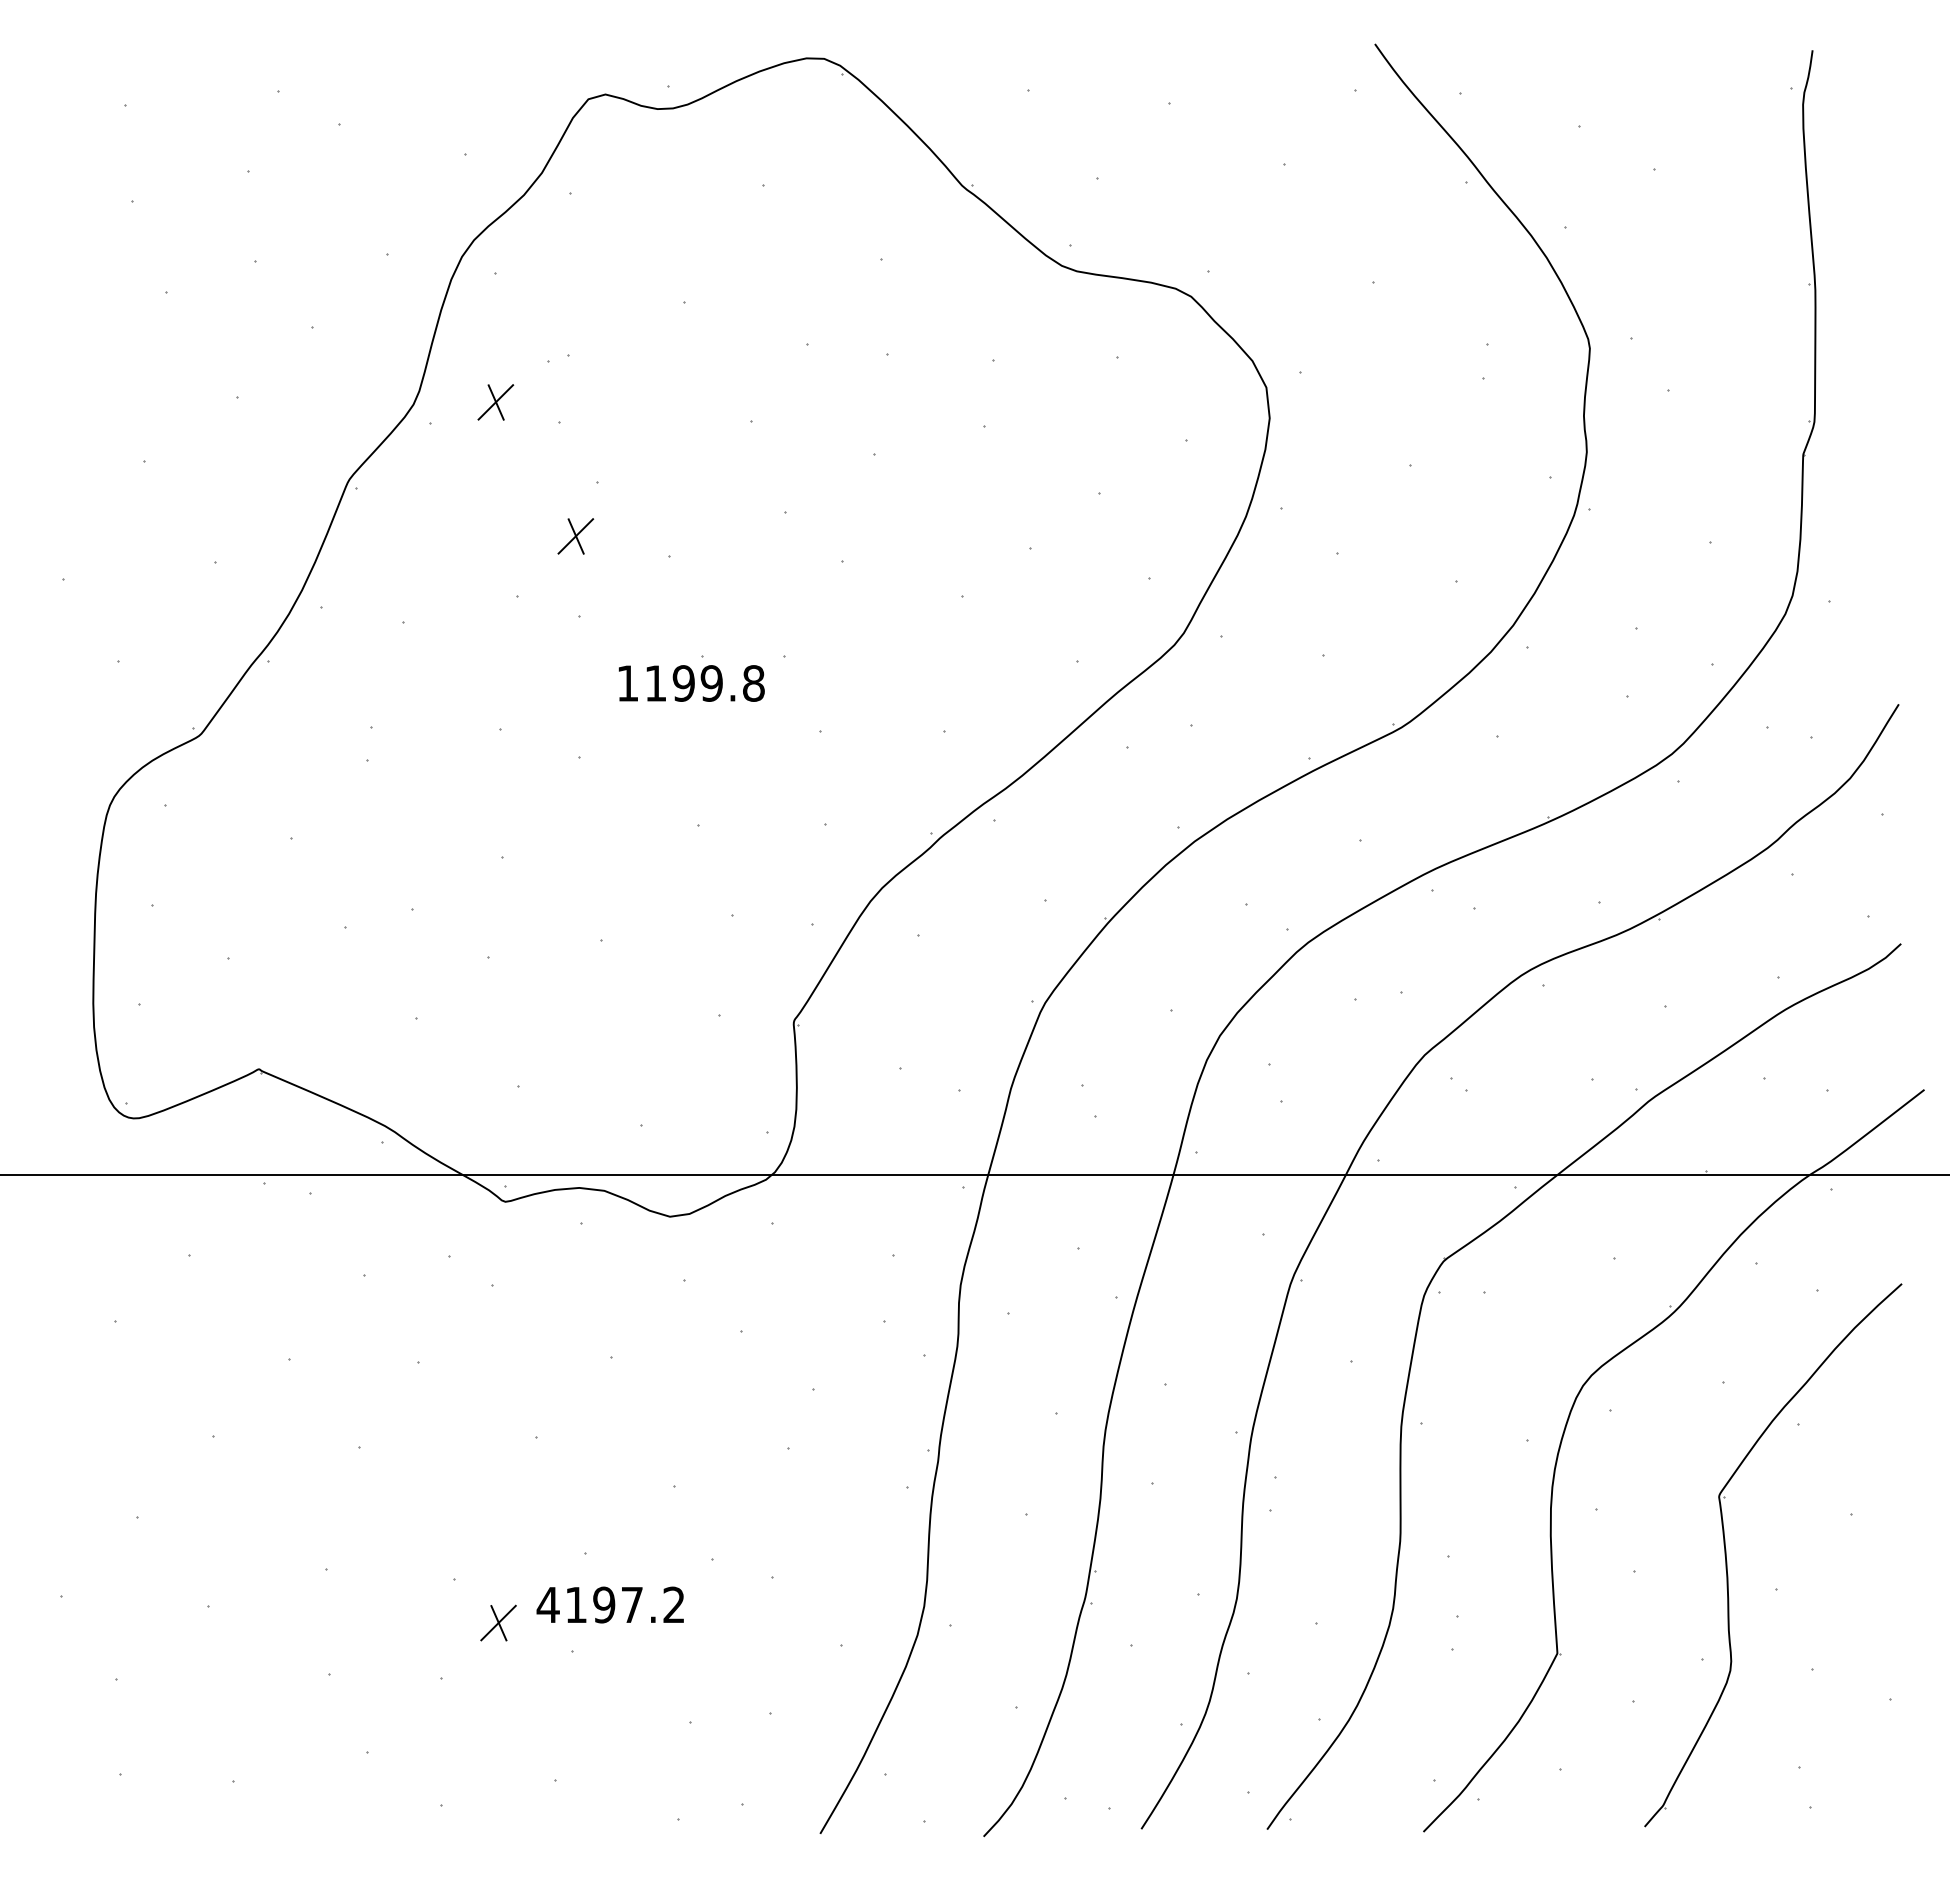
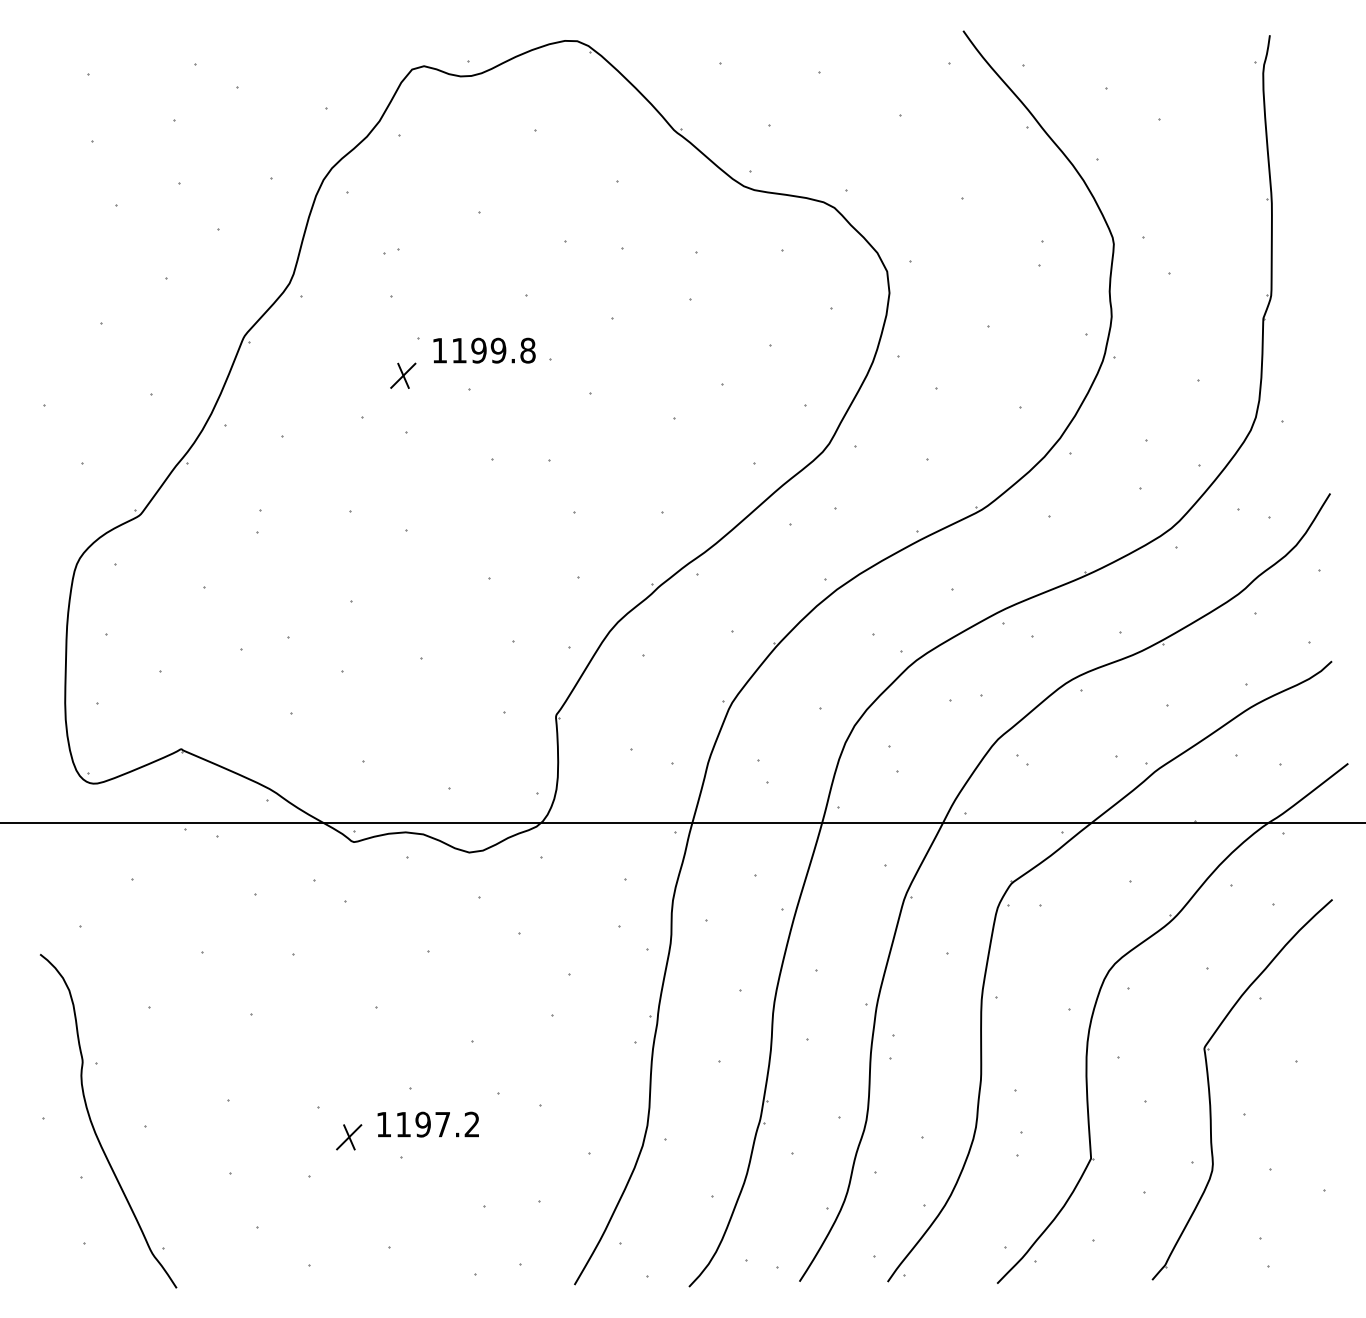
part: (495, 402) -> (347, 282), removed
text: (691, 683) -> (484, 350), moved
text: (547, 1604) -> (383, 1124), 4197.2 -> 1197.2
curve: (134, 1608) -> (94, 1127), added

